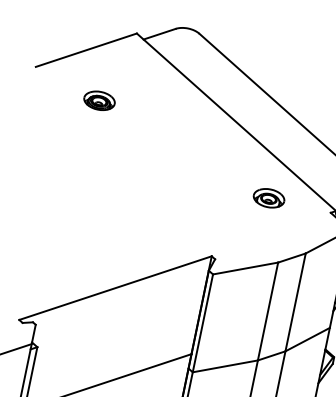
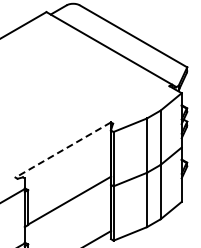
part: (98, 99) -> (33, 51), removed
part: (268, 196) -> (134, 84), removed
line: (114, 288) -> (62, 150), solid -> dashed

